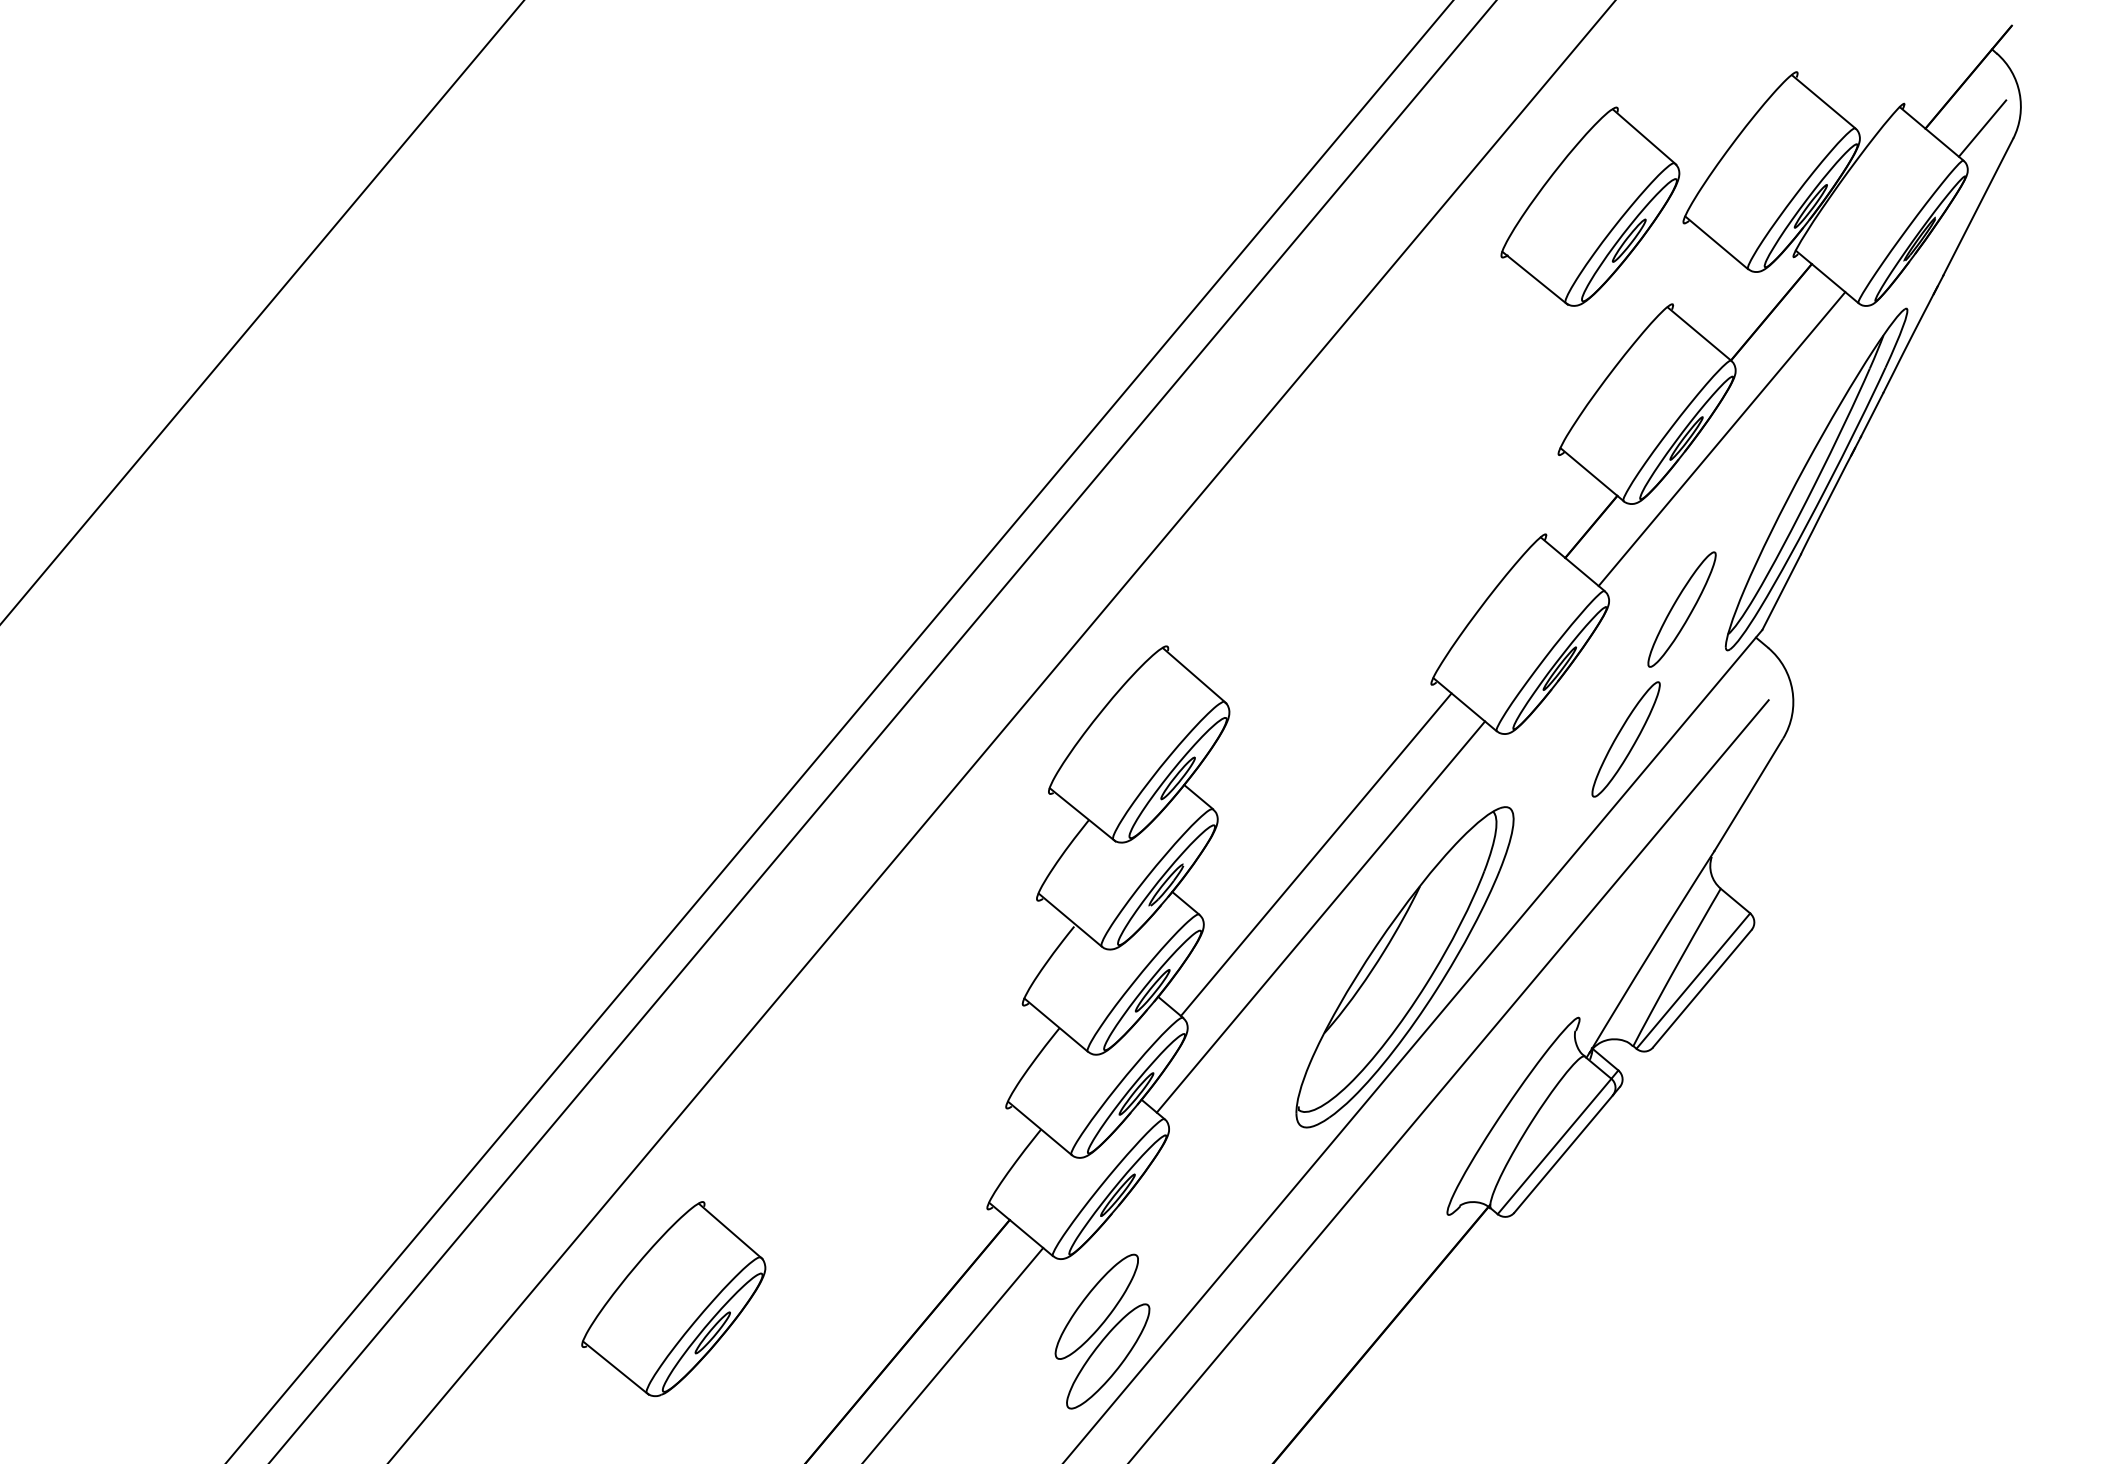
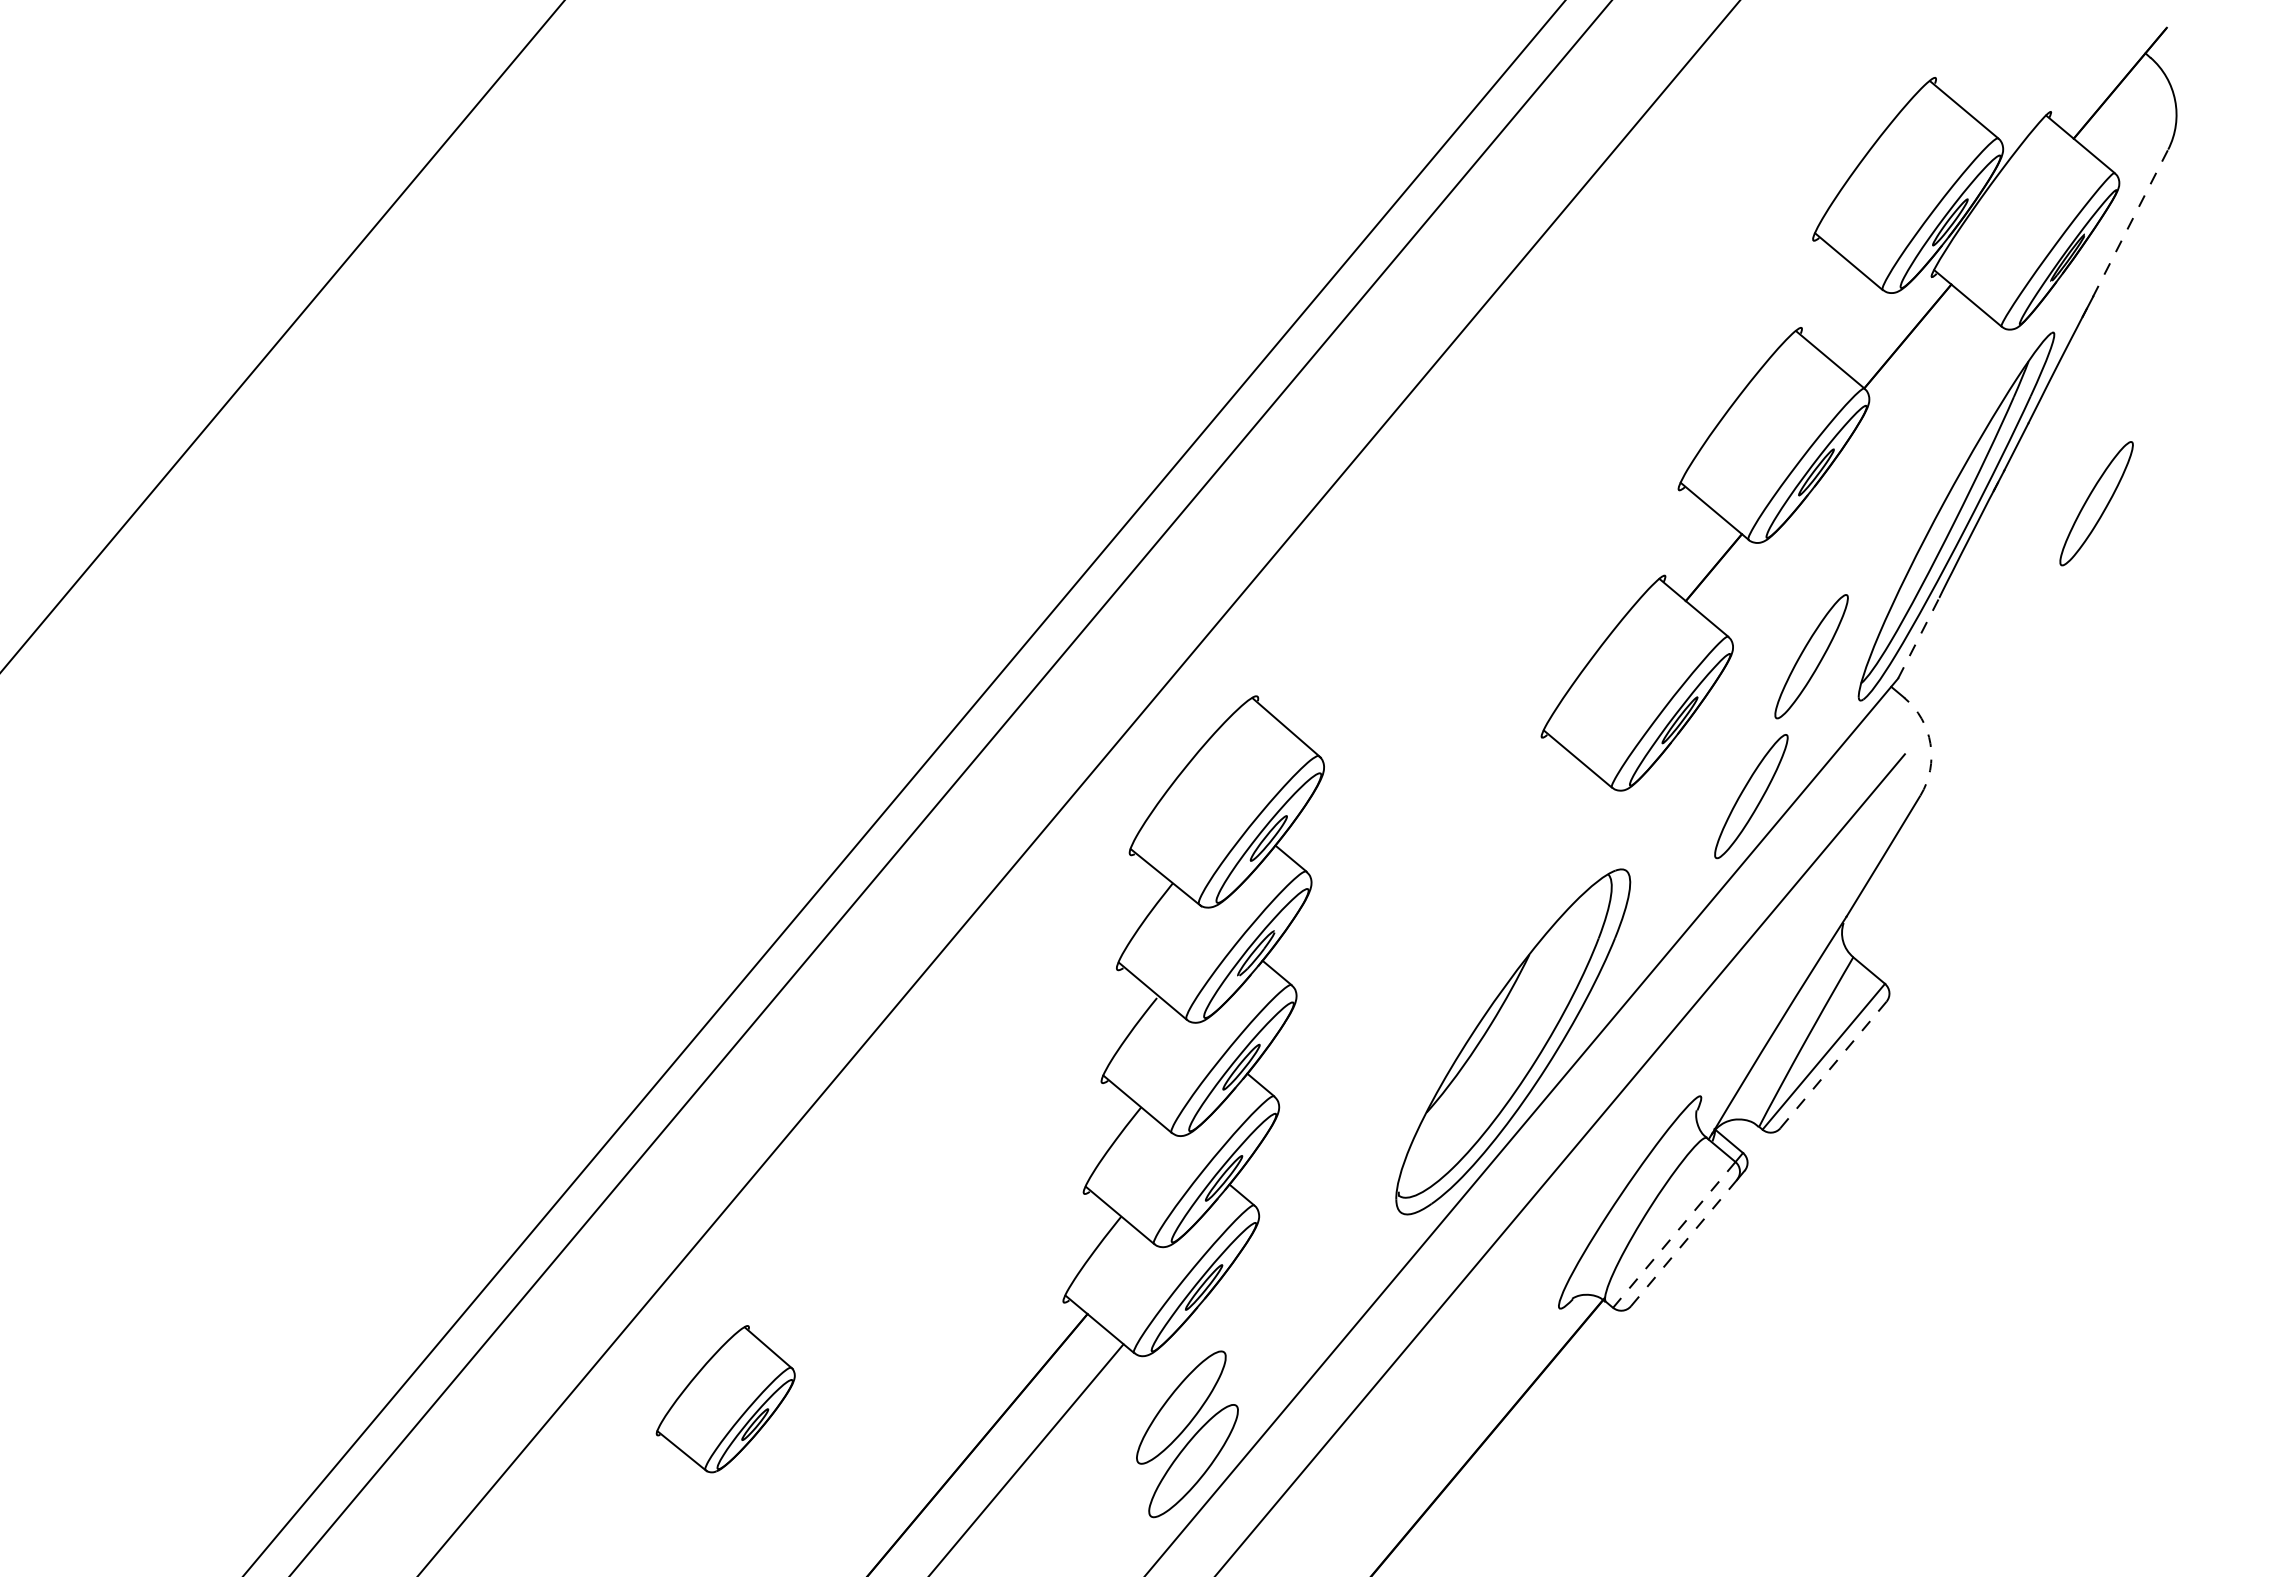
line: (1981, 128) -> (2134, 138), removed
part: (1590, 206) -> (1712, 222), removed
line: (1978, 207) -> (2130, 223), solid -> dashed
line: (1721, 438) -> (1854, 472), removed
part: (1946, 467) -> (2096, 503), added
line: (1781, 591) -> (1918, 637), solid -> dashed
arc: (1792, 690) -> (1930, 743), solid -> dashed
line: (1316, 854) -> (1417, 920), removed
line: (1320, 916) -> (1422, 987), removed
line: (1702, 988) -> (1833, 1064), solid -> dashed
line: (1554, 1146) -> (1674, 1234), solid -> dashed
line: (1564, 1154) -> (1684, 1243), solid -> dashed
part: (673, 1298) -> (725, 1398), size x0.7

